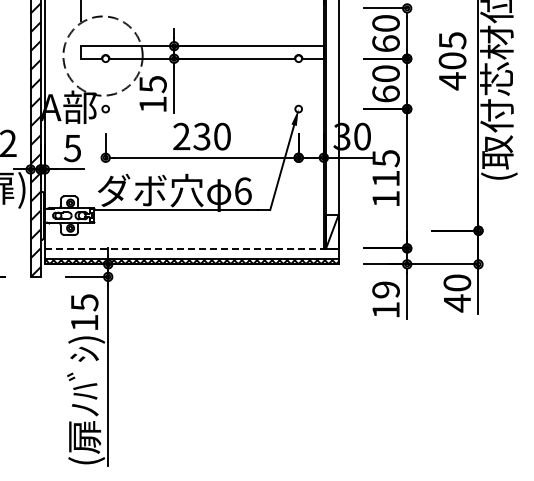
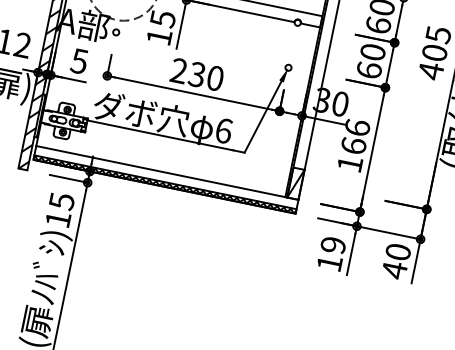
text: (385, 167) -> (355, 135), 115 -> 166
line: (191, 248) -> (167, 172), dashed -> solid

